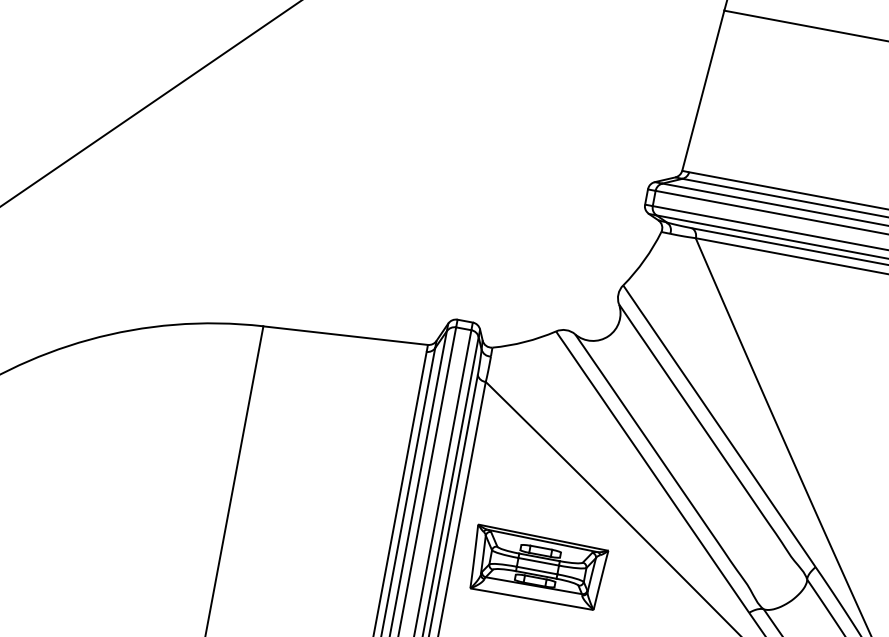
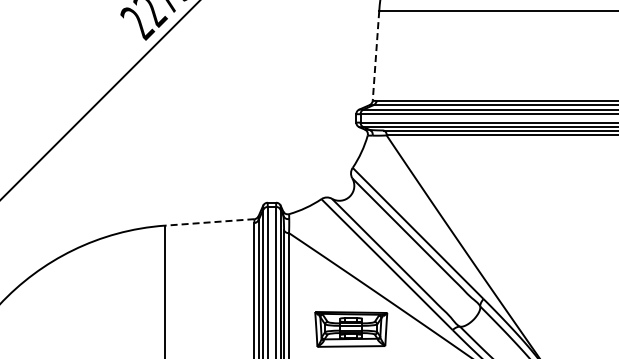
line: (702, 91) -> (375, 56), solid -> dashed
line: (345, 335) -> (209, 222), solid -> dashed
part: (537, 568) -> (351, 329), moved

